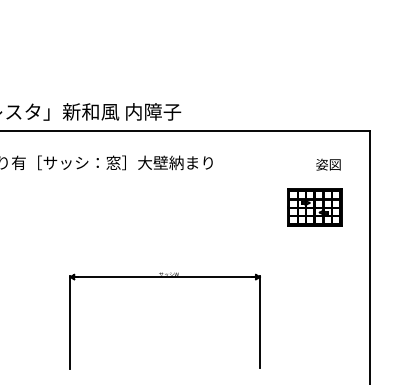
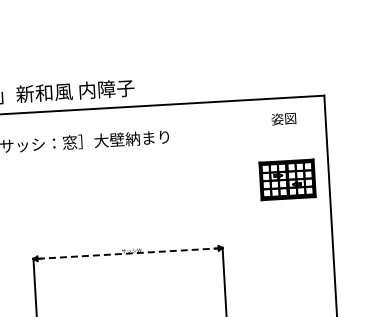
text: (328, 164) -> (283, 118), moved
part: (314, 207) -> (287, 179), moved
line: (165, 277) -> (128, 253), solid -> dashed

